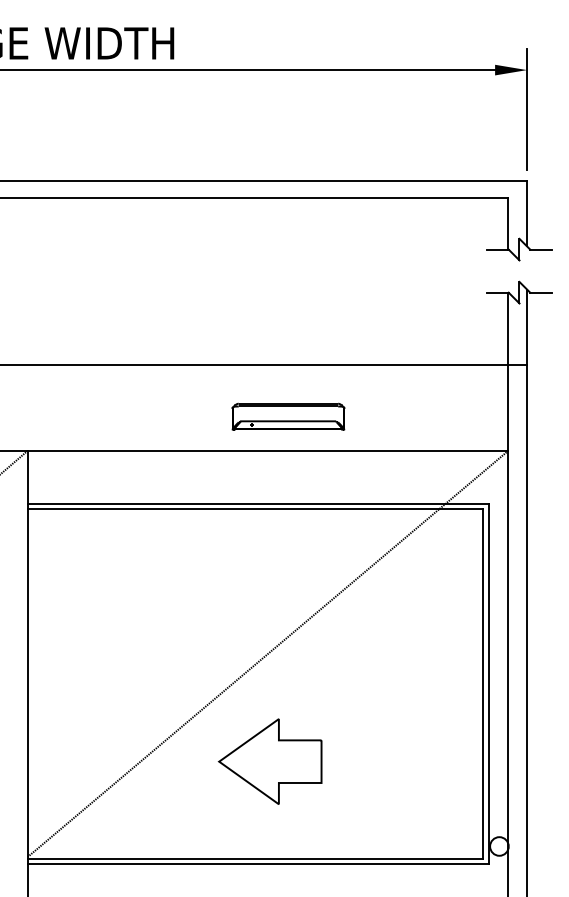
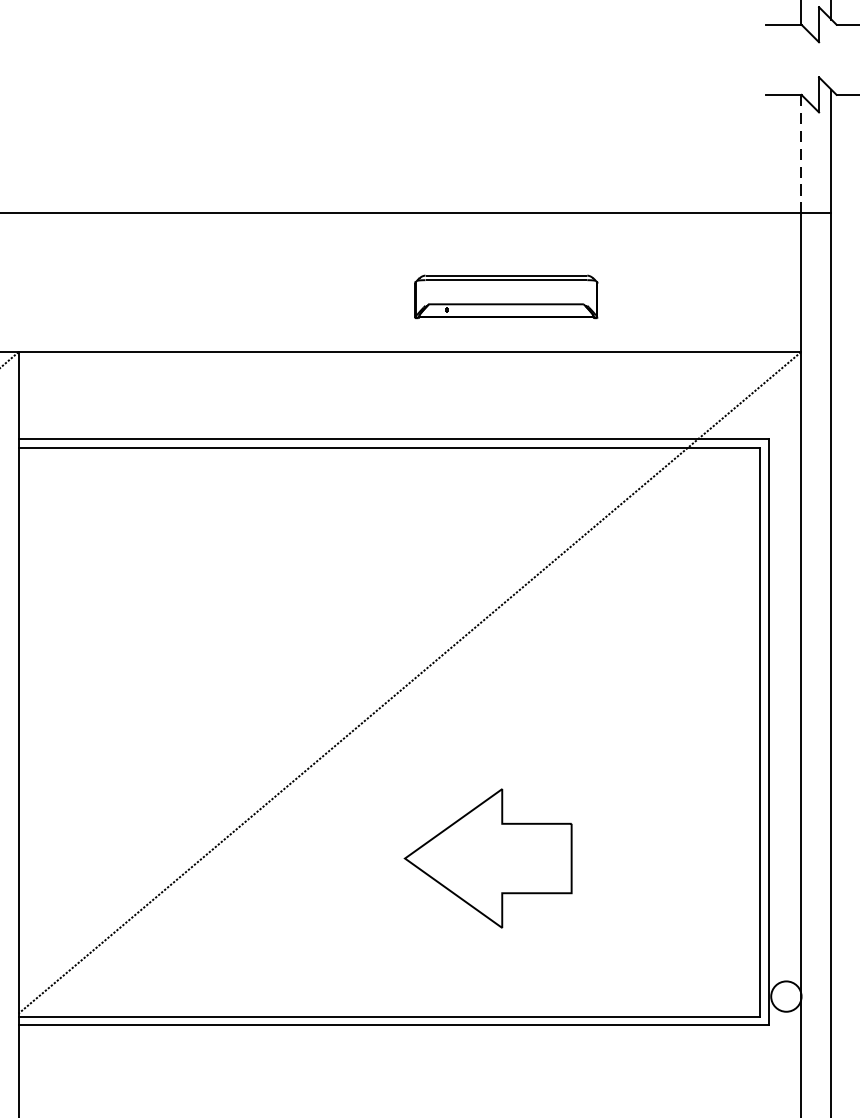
line: (508, 329) -> (801, 154), solid -> dashed
part: (288, 416) -> (506, 296), moved
part: (269, 761) -> (486, 858), moved

